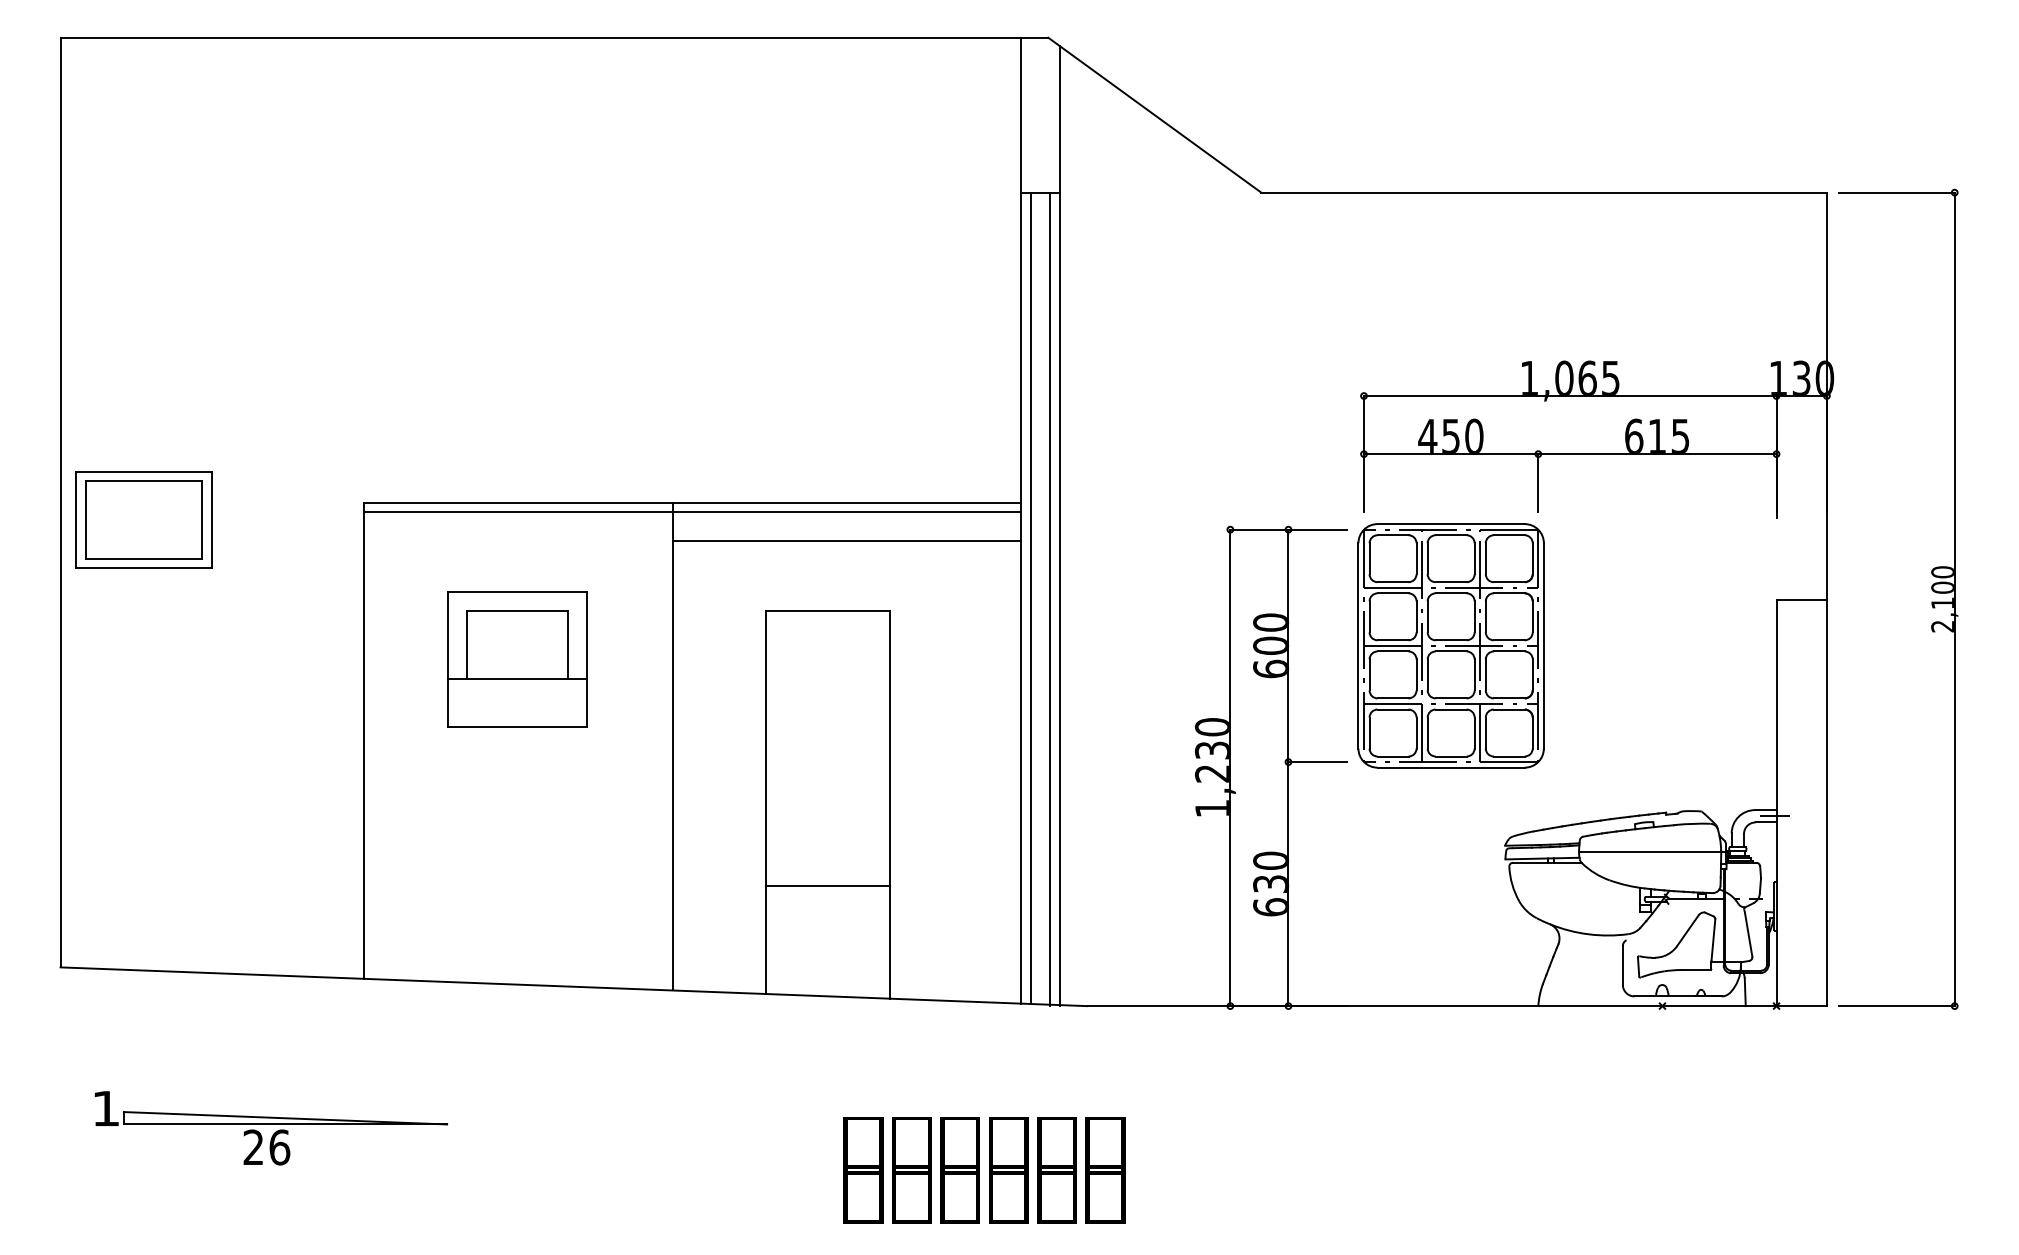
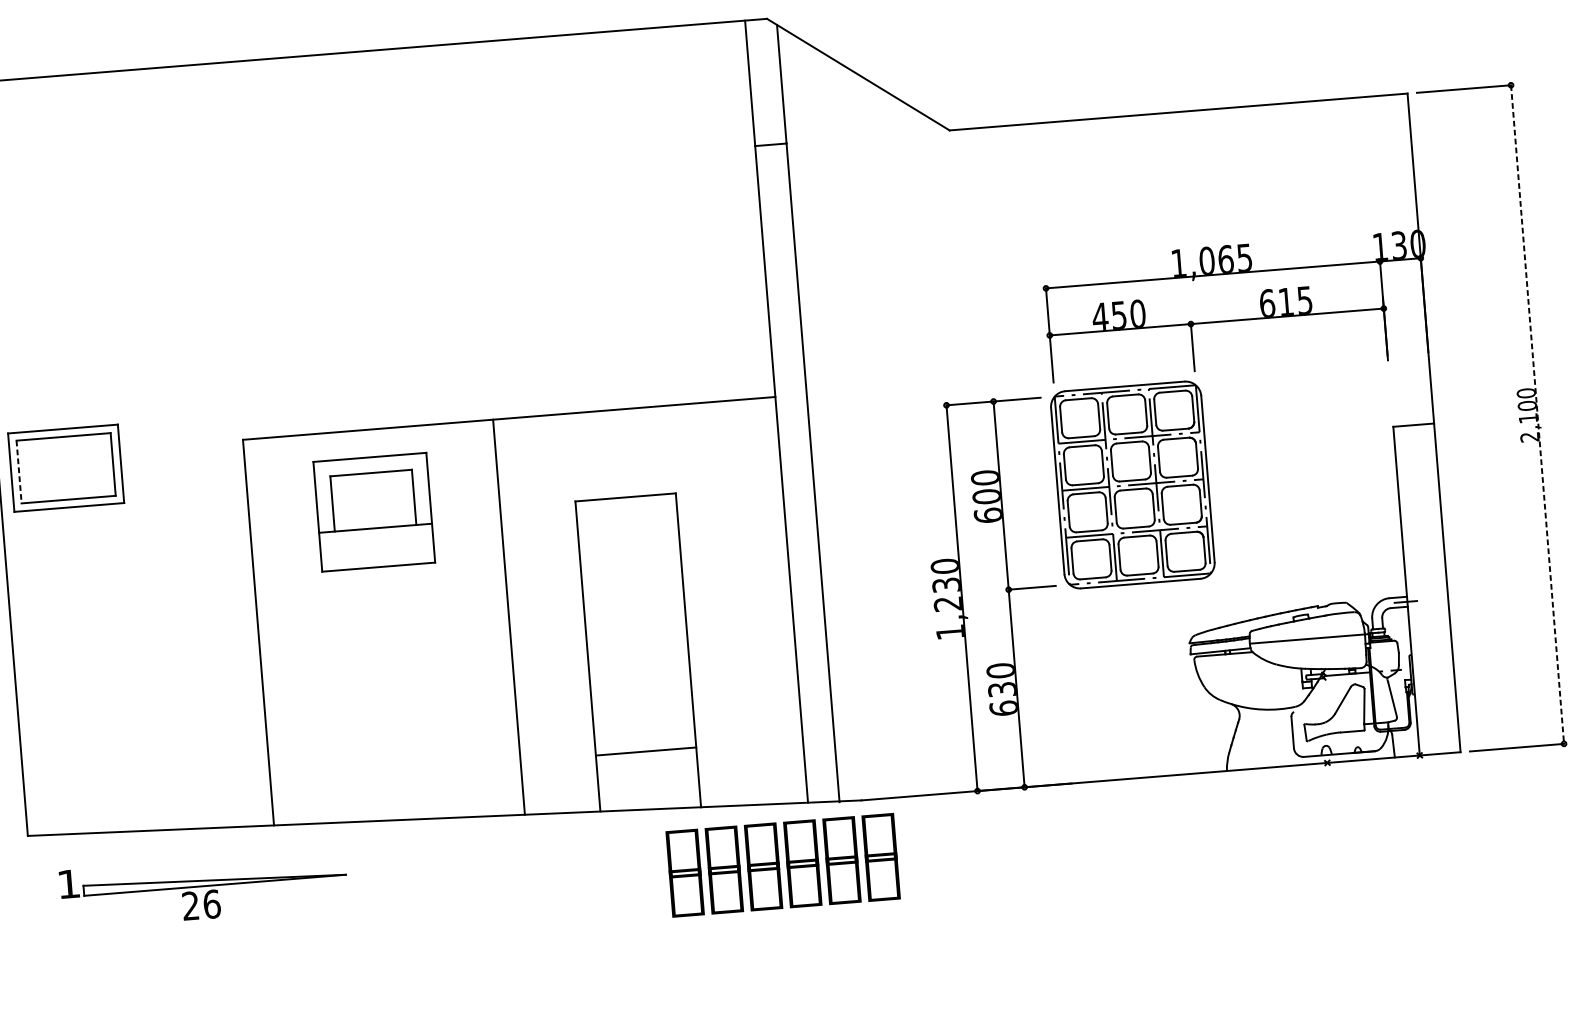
line: (692, 512) -> (509, 426), removed
line: (85, 520) -> (18, 472), solid -> dashed
line: (846, 541) -> (636, 439), removed
line: (1030, 597) -> (789, 473), removed
line: (1050, 599) -> (805, 473), removed
line: (1954, 599) -> (1537, 414), solid -> dashed
part: (517, 659) -> (374, 512), moved
line: (827, 885) -> (646, 751), moved
part: (270, 1128) -> (203, 889), moved
text: (984, 1170) -> (783, 865), moved

